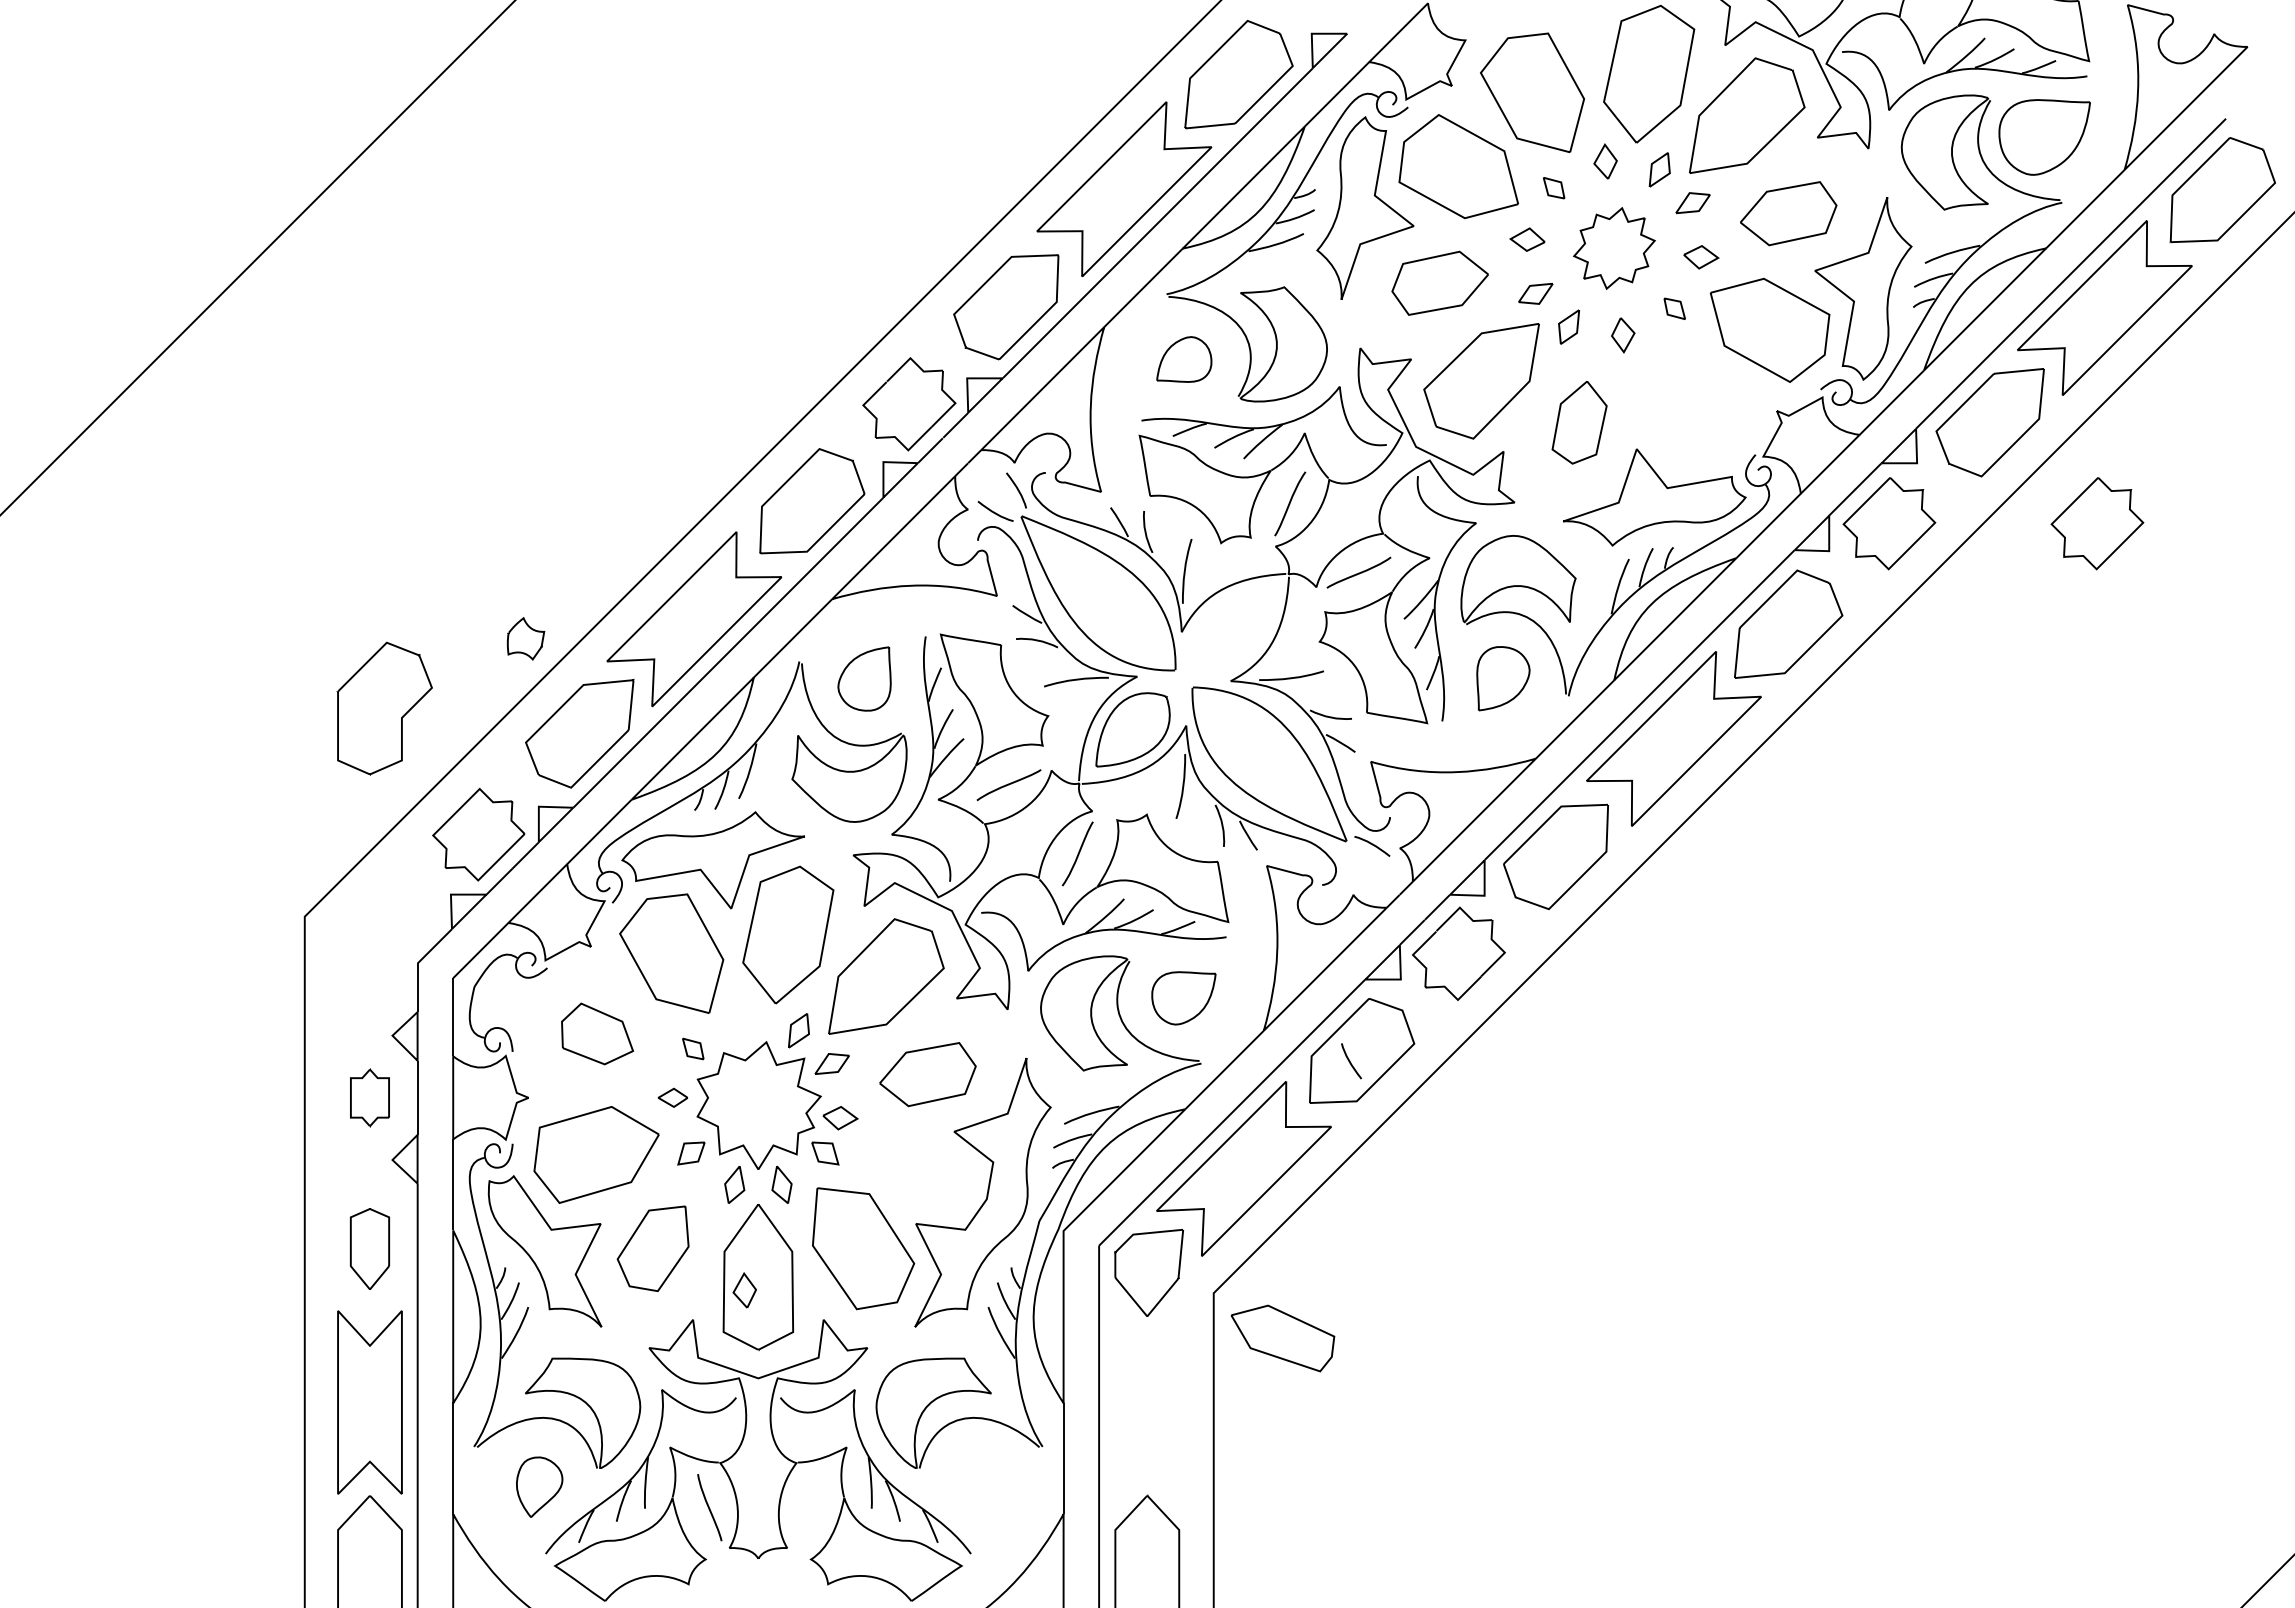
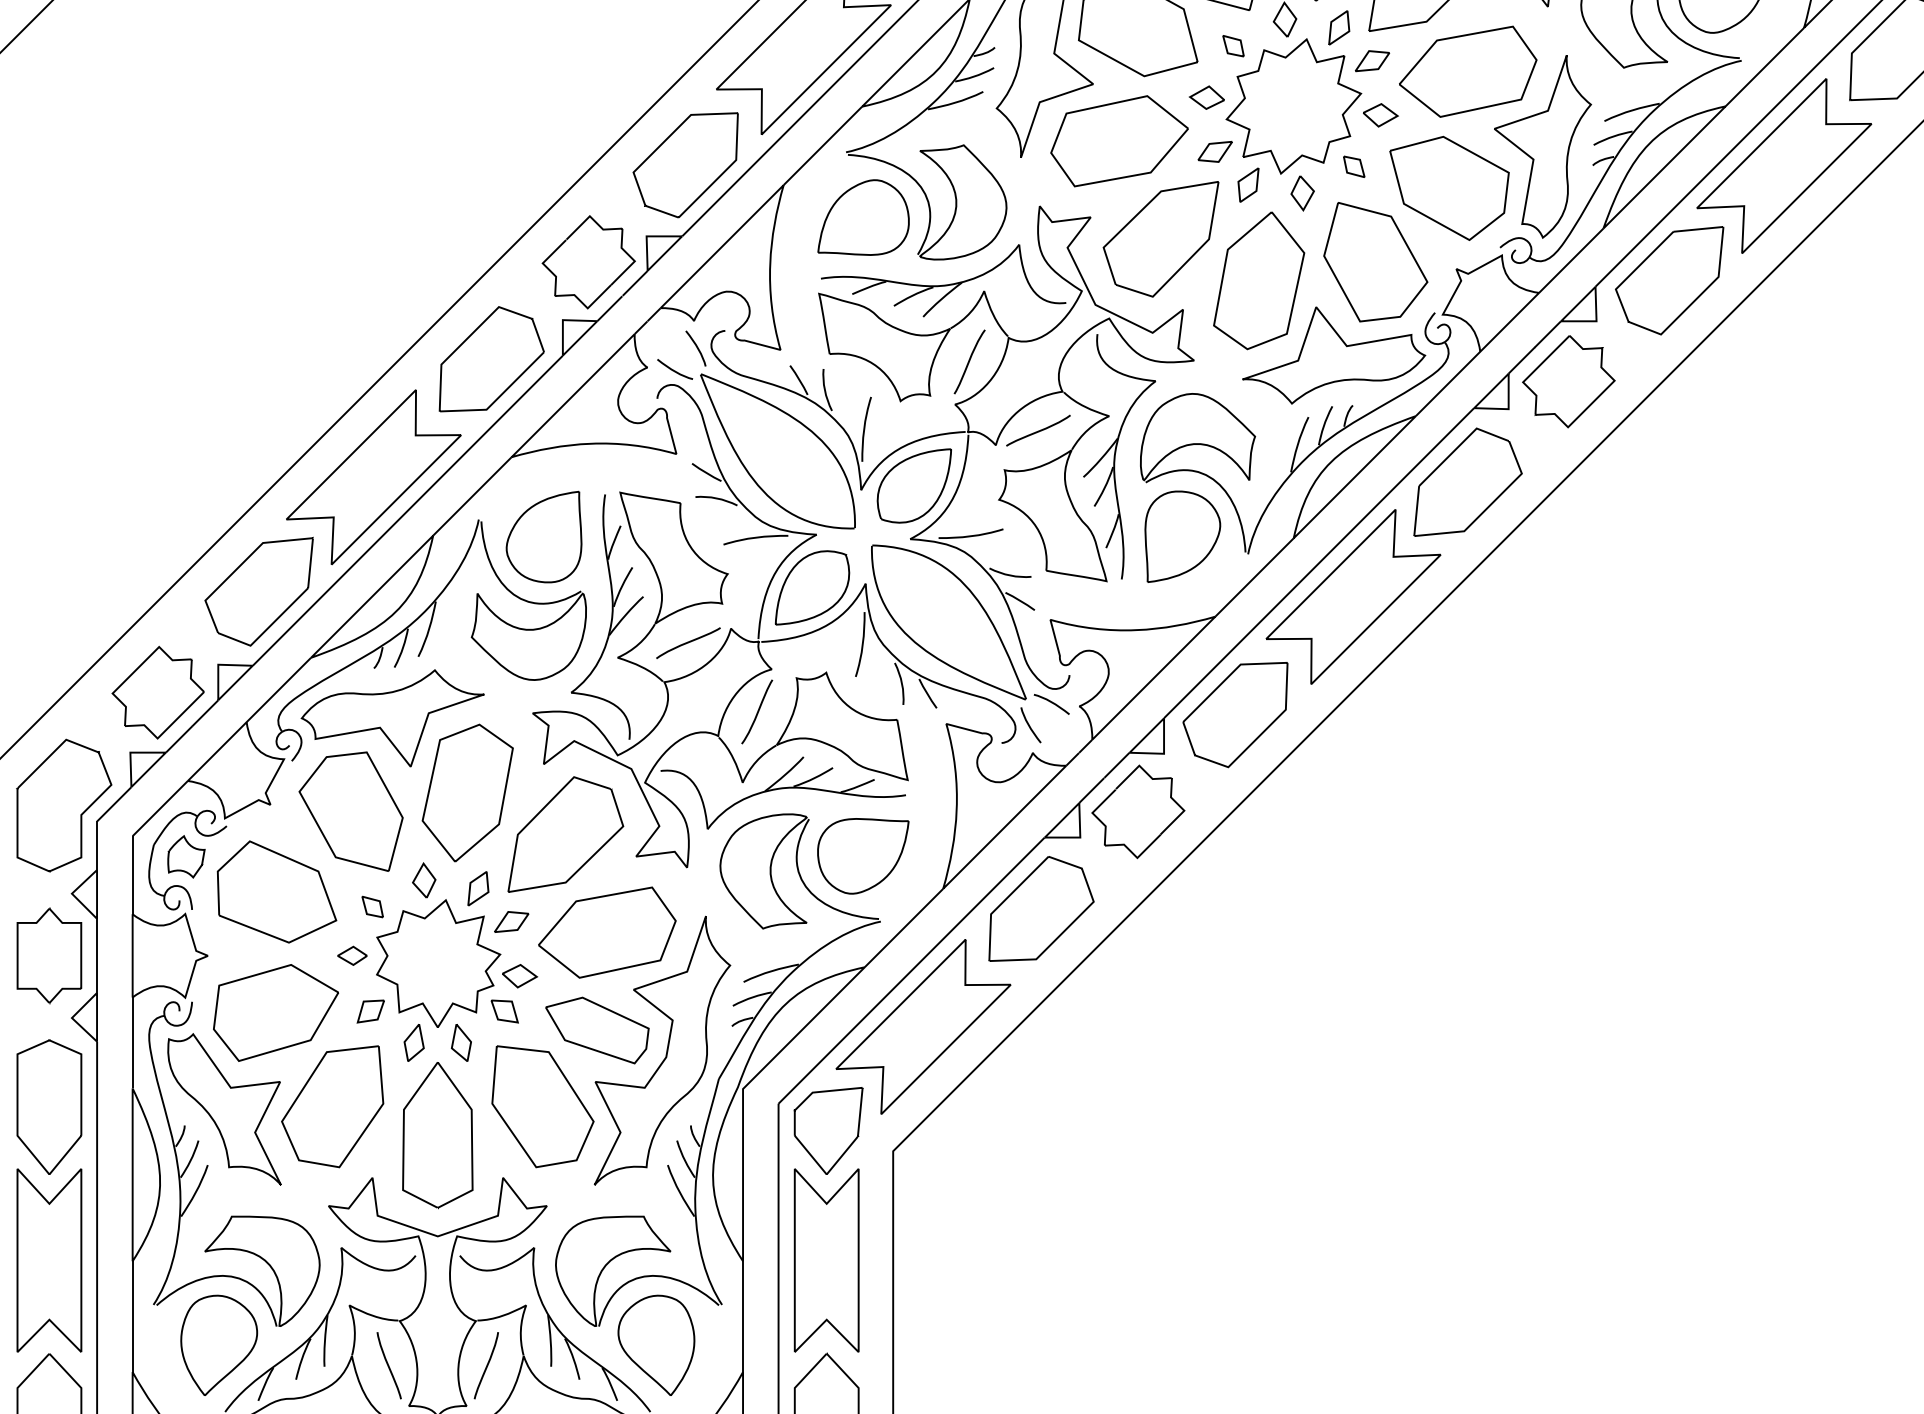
part: (1788, 213) -> (1467, 71), size x1.43
part: (1614, 248) -> (1293, 106), size x1.67
part: (1440, 283) -> (1119, 141), size x1.43
part: (1184, 359) -> (863, 217), size x1.67
part: (1695, 404) -> (1374, 262), added
part: (1579, 422) -> (1258, 280), size x1.67
part: (2097, 523) -> (1776, 381), removed
part: (1234, 627) -> (913, 485), added
part: (525, 638) -> (185, 856), moved
part: (864, 678) -> (543, 536), size x1.43
part: (1503, 678) -> (1182, 536), size x1.43
part: (384, 708) -> (63, 805), moved
part: (1183, 998) -> (862, 856), size x1.43
part: (597, 1033) -> (276, 891), size x1.67
curve: (1350, 1061) -> (1029, 725), moved
part: (927, 1074) -> (606, 932), size x1.43
part: (369, 1097) -> (48, 955), size x1.67
part: (369, 1248) -> (48, 1106), size x1.67
part: (652, 1248) -> (331, 1106), size x1.43
part: (744, 1290) -> (423, 880), moved
part: (1282, 1338) -> (596, 1030), moved
part: (1147, 1402) -> (826, 1260), added
part: (539, 1486) -> (218, 1344), size x1.67
part: (976, 1486) -> (655, 1344), added
curve: (807, 1507) -> (486, 1365), added

